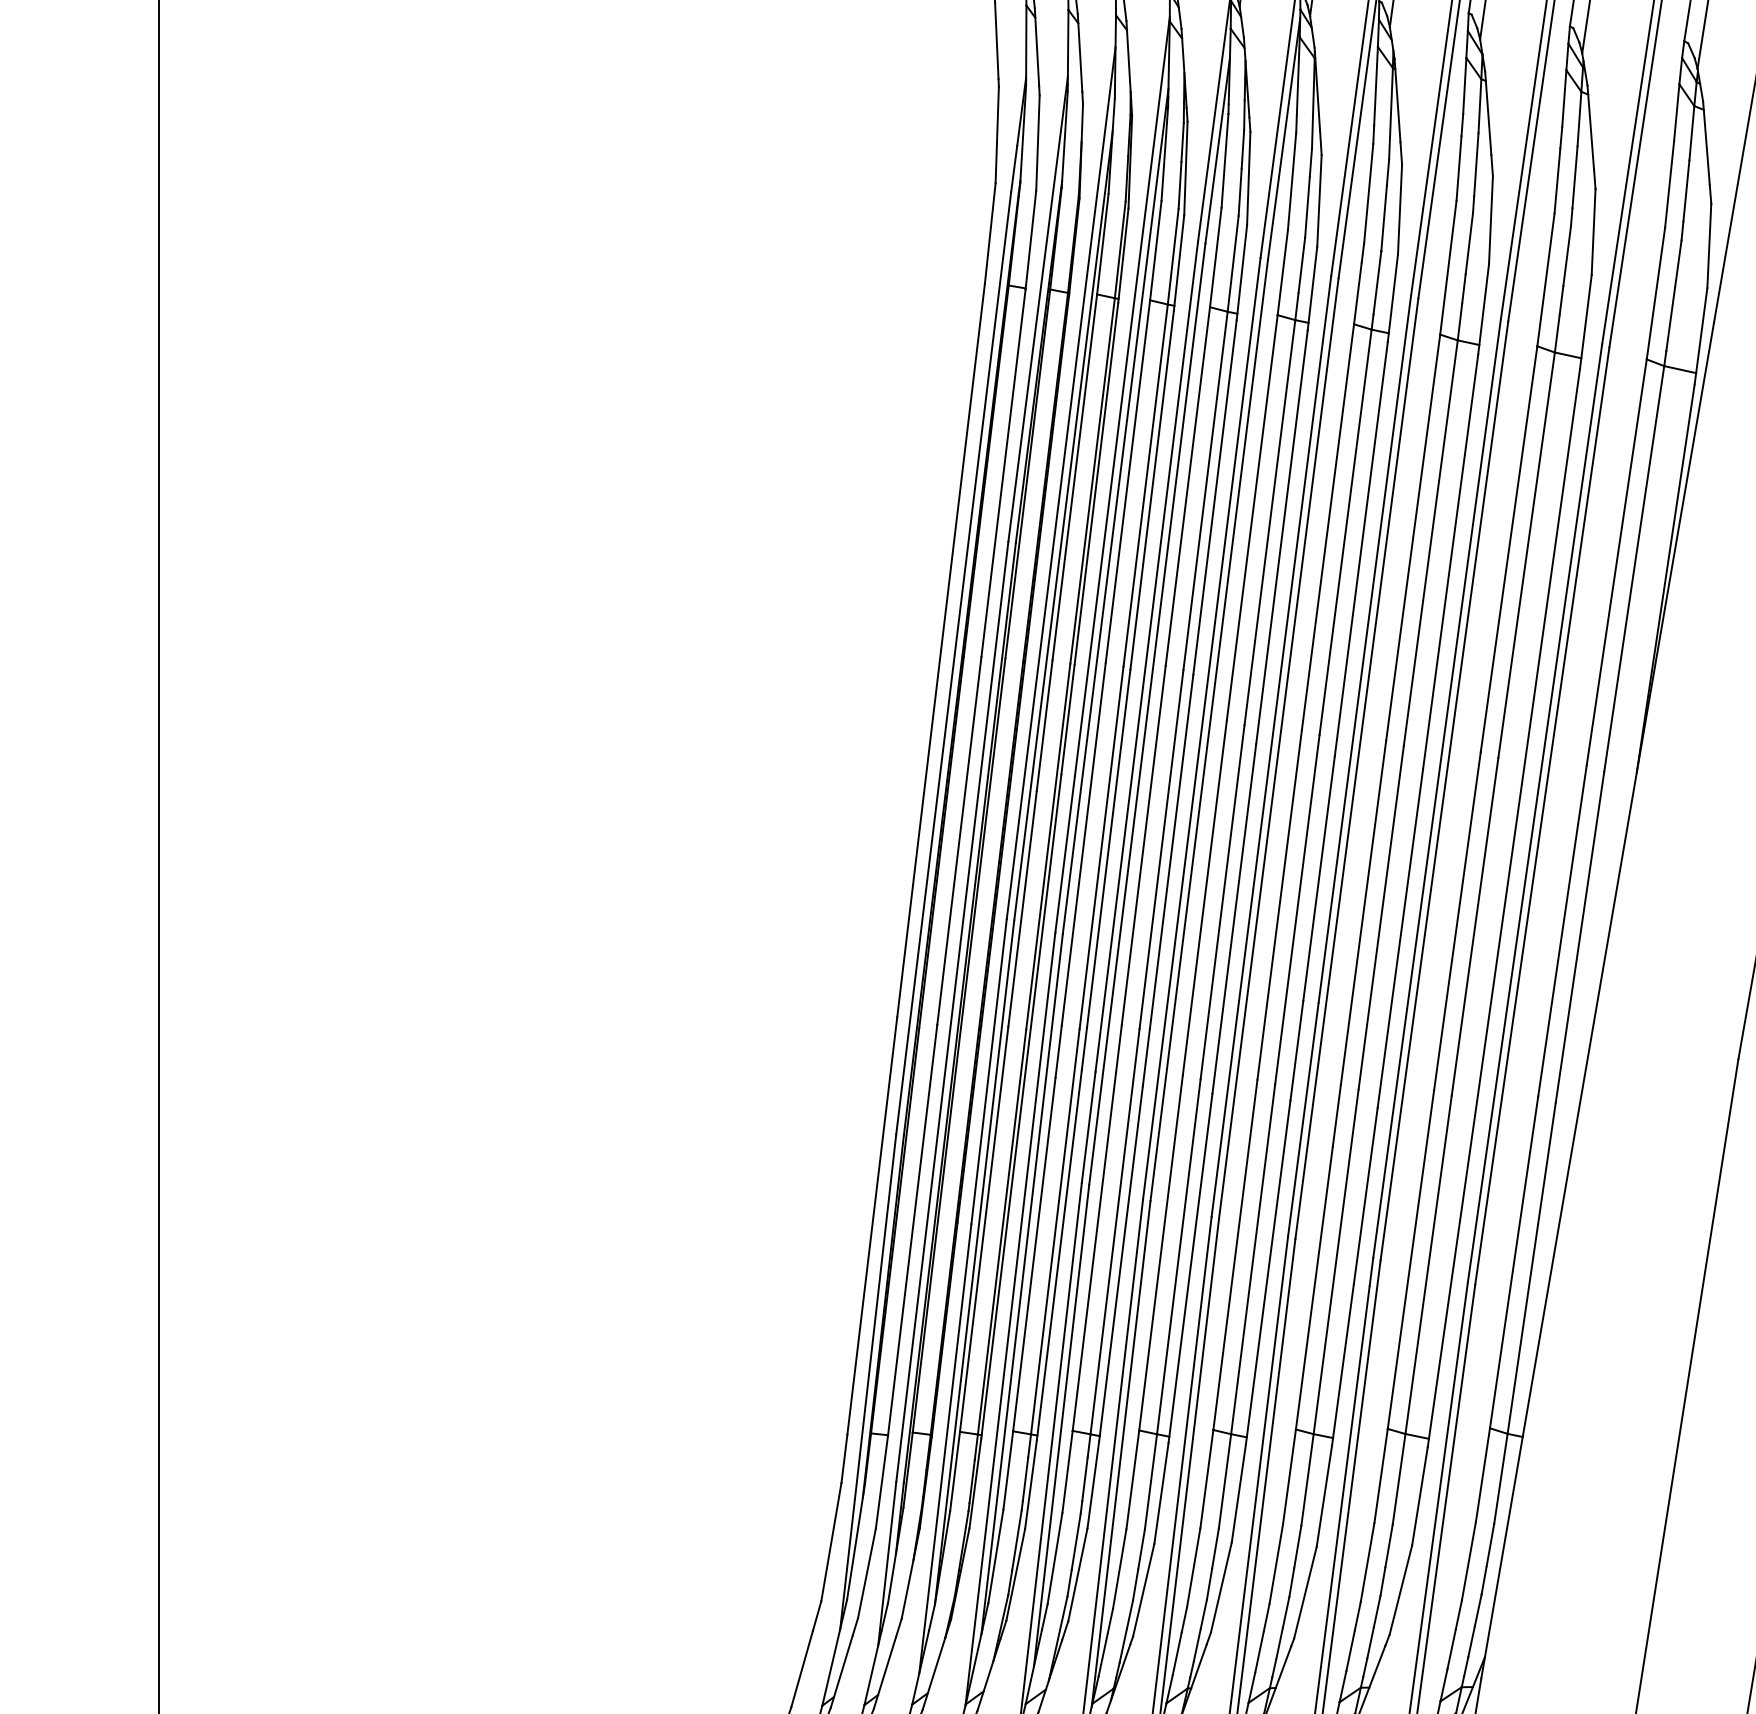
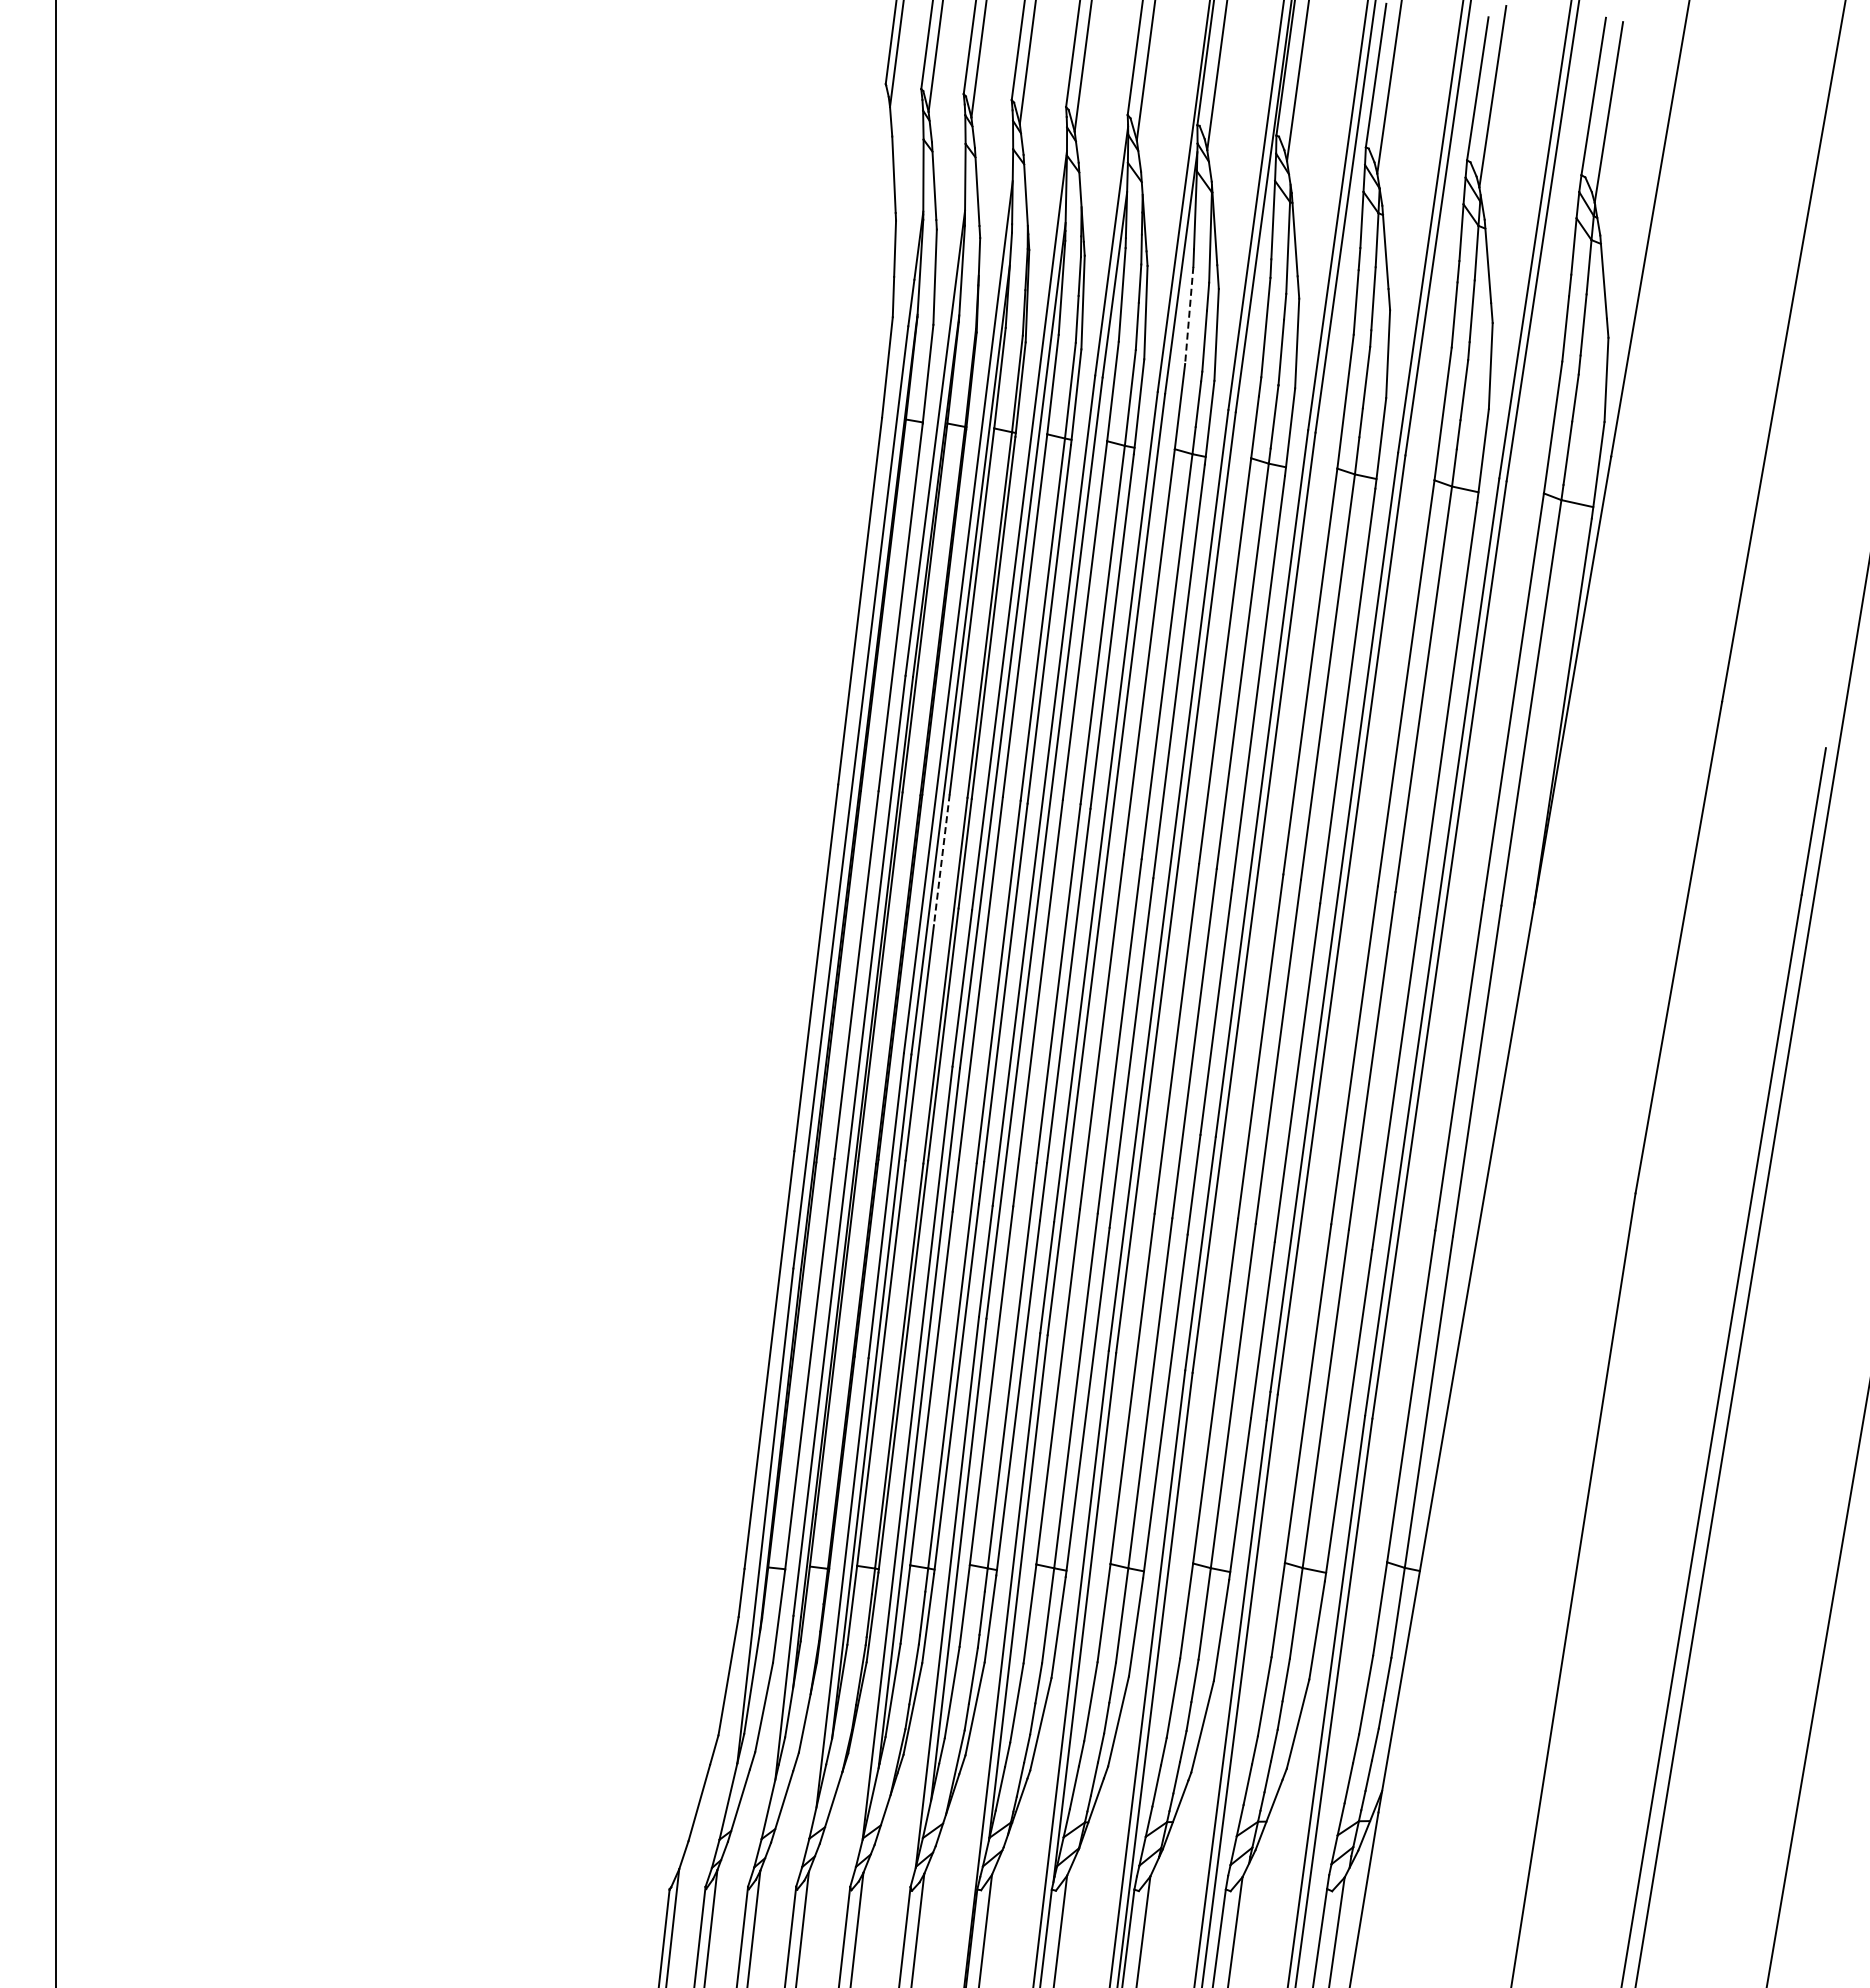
line: (1292, 181) -> (1189, 315), solid -> dashed
line: (1044, 725) -> (941, 859), solid -> dashed

